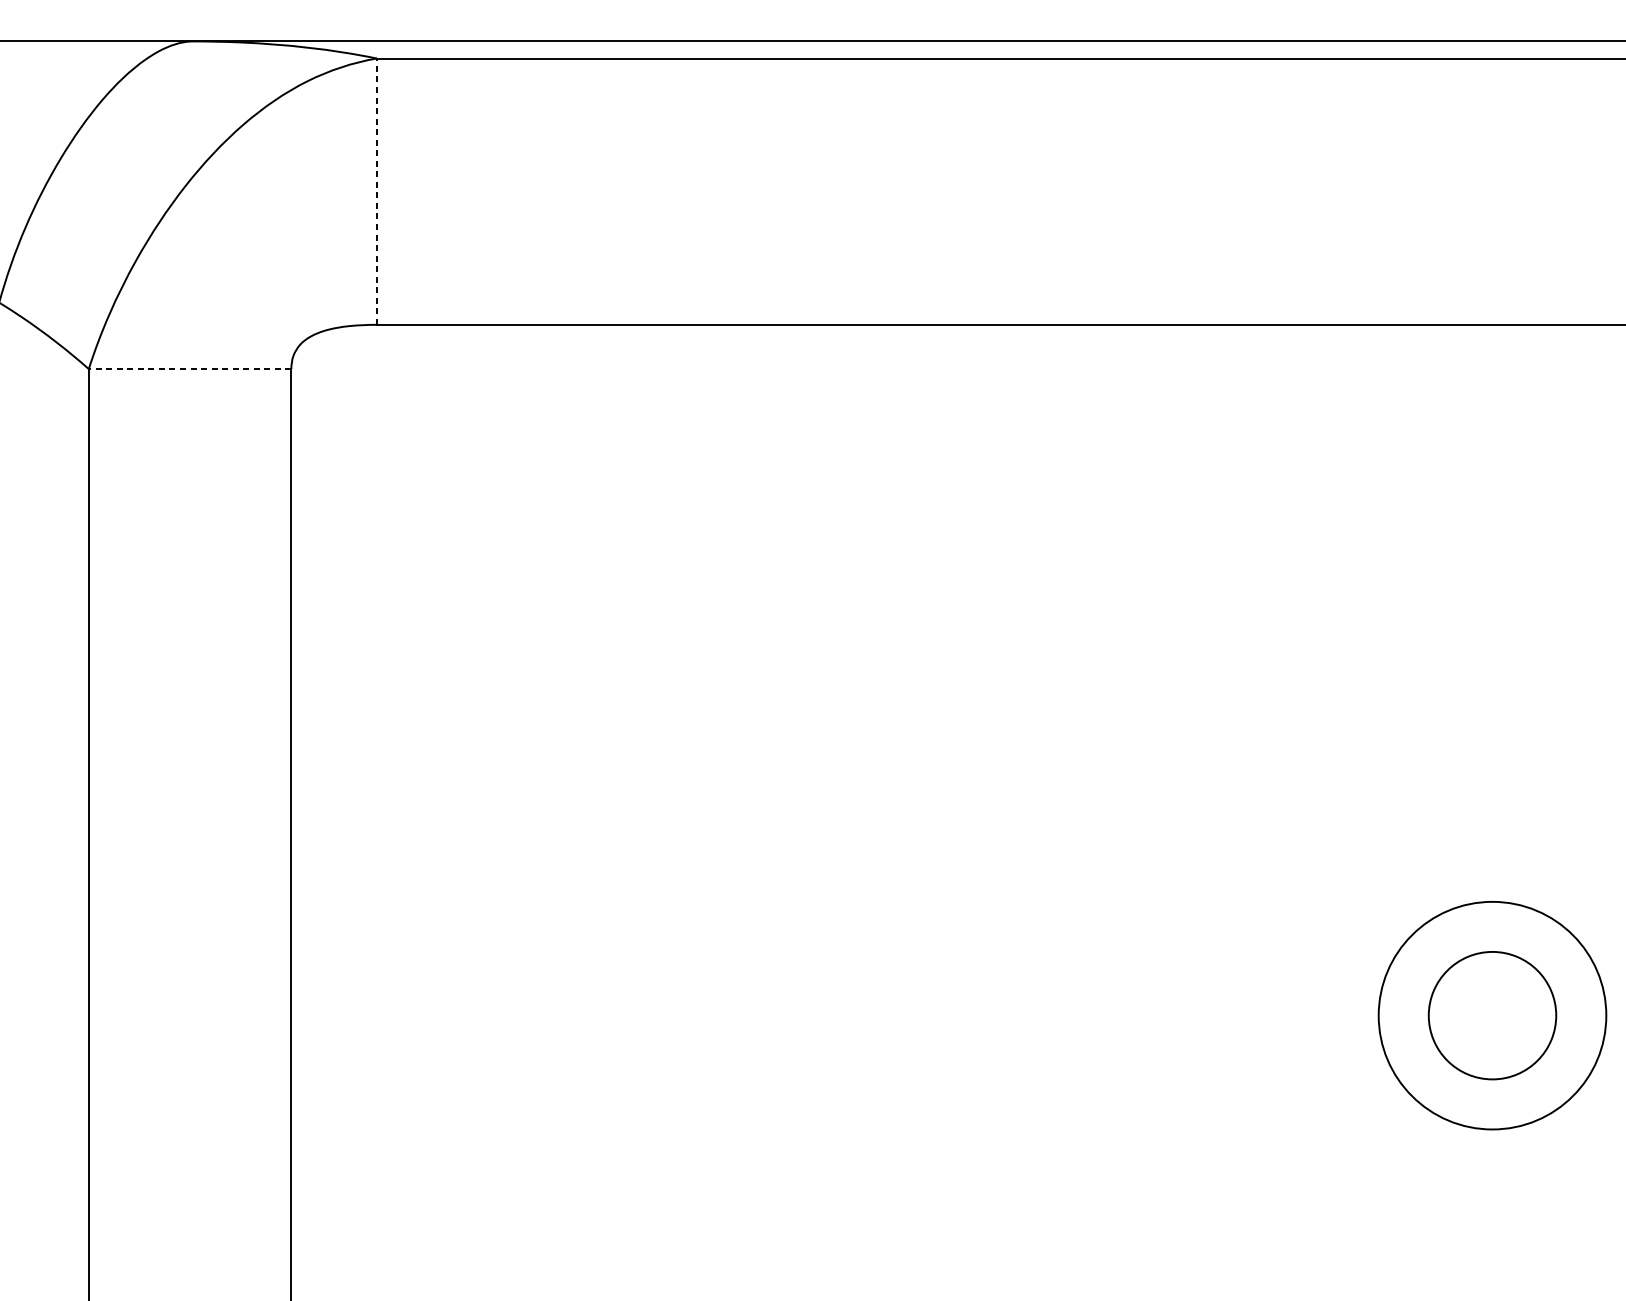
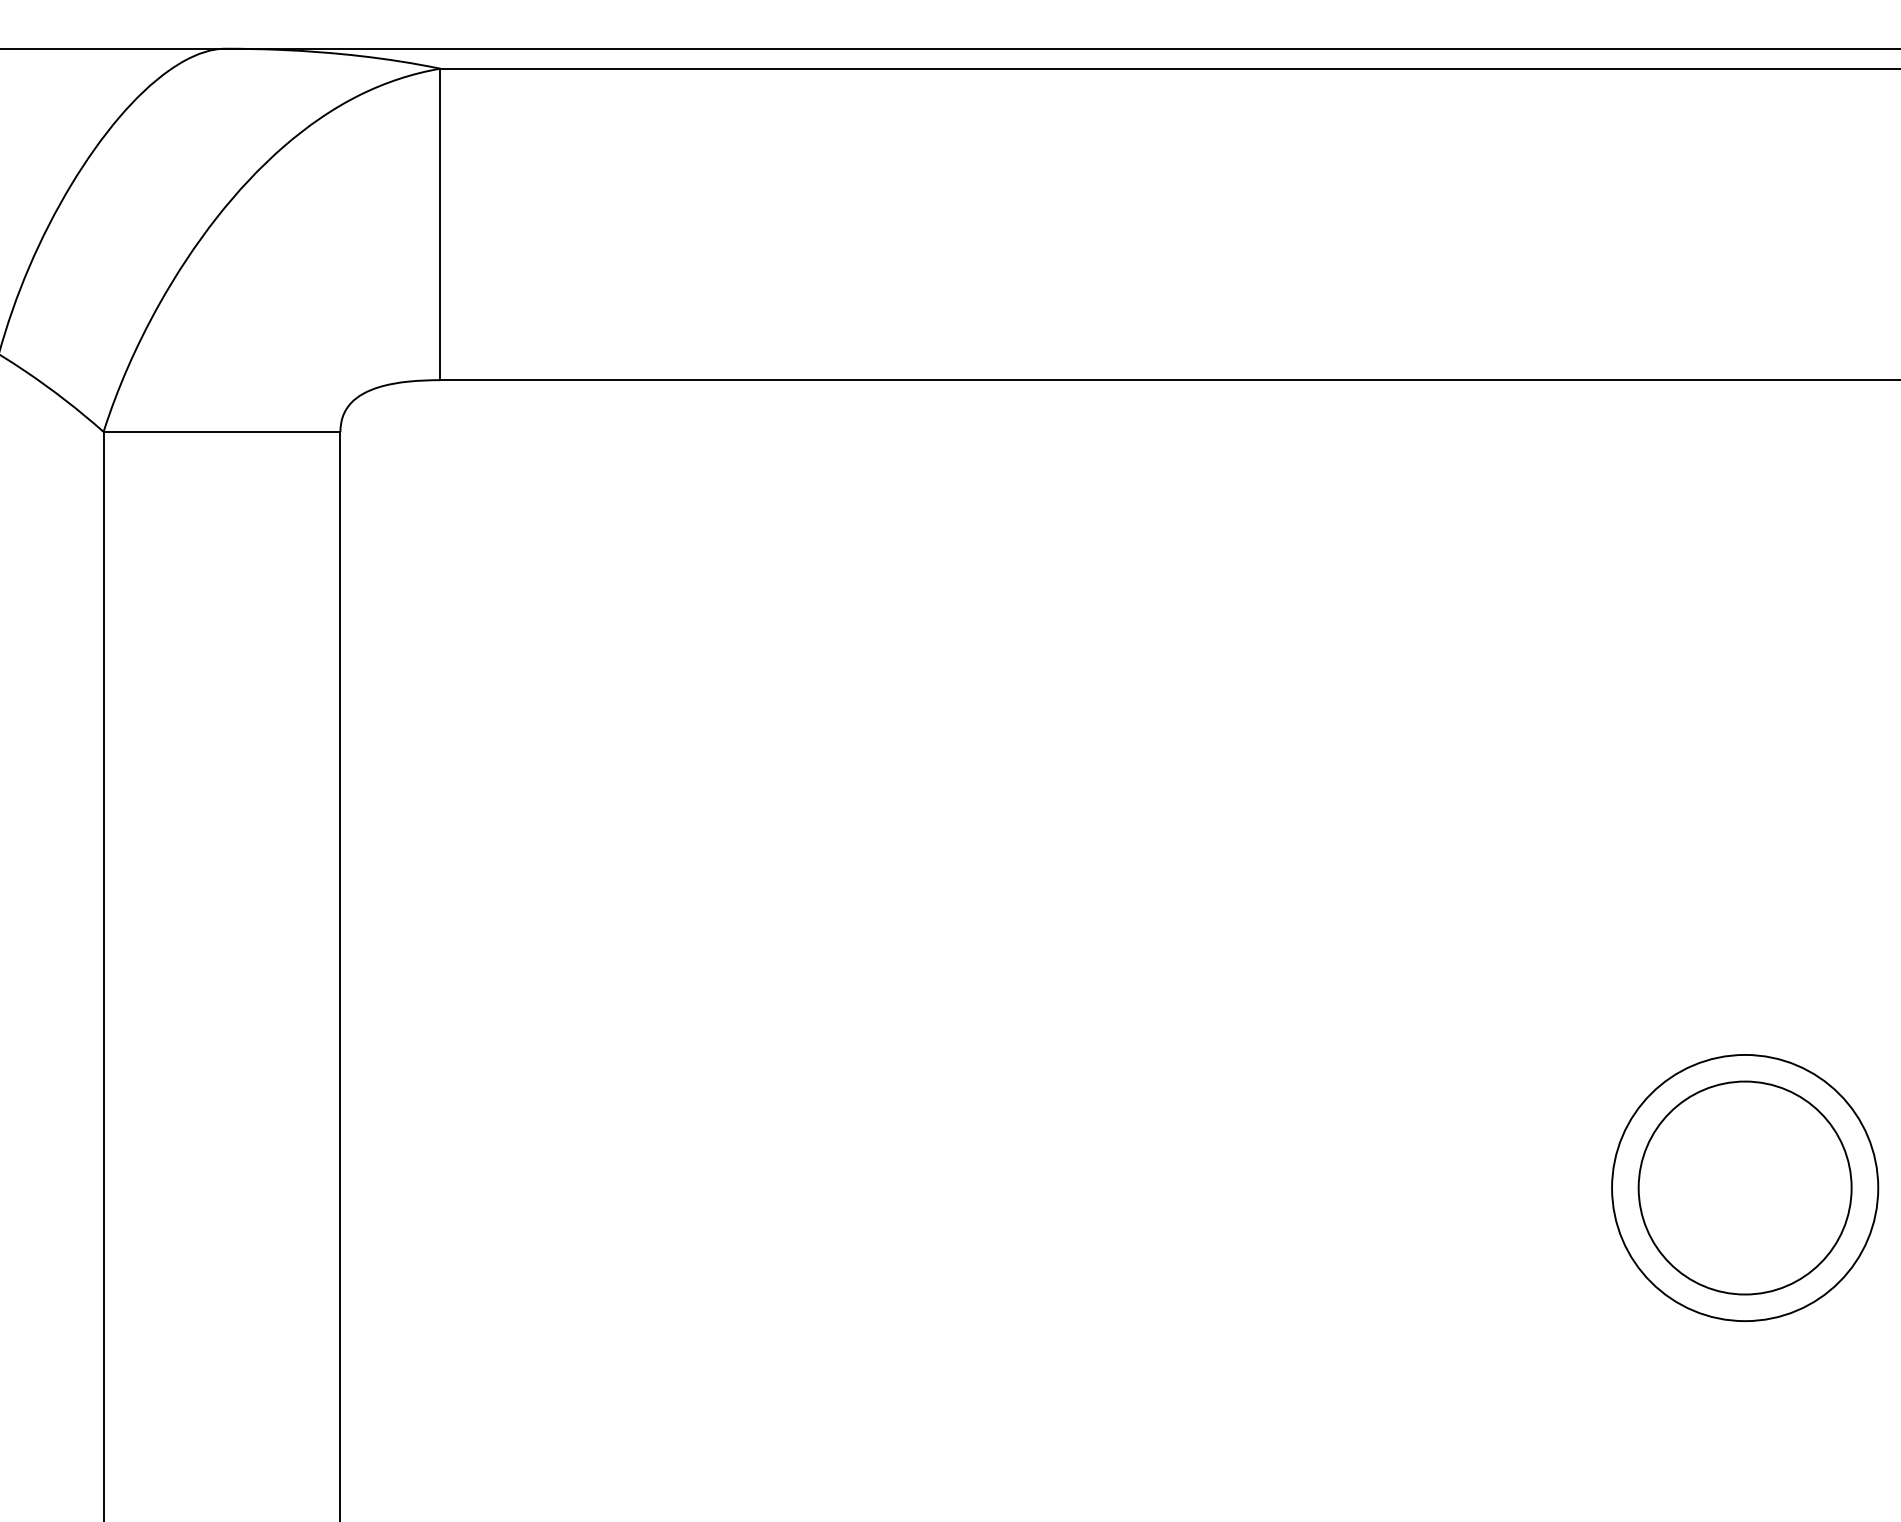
line: (376, 191) -> (440, 224), dashed -> solid
line: (189, 368) -> (221, 431), dashed -> solid
circle: (1491, 1015) -> (1744, 1187), size x1.43

